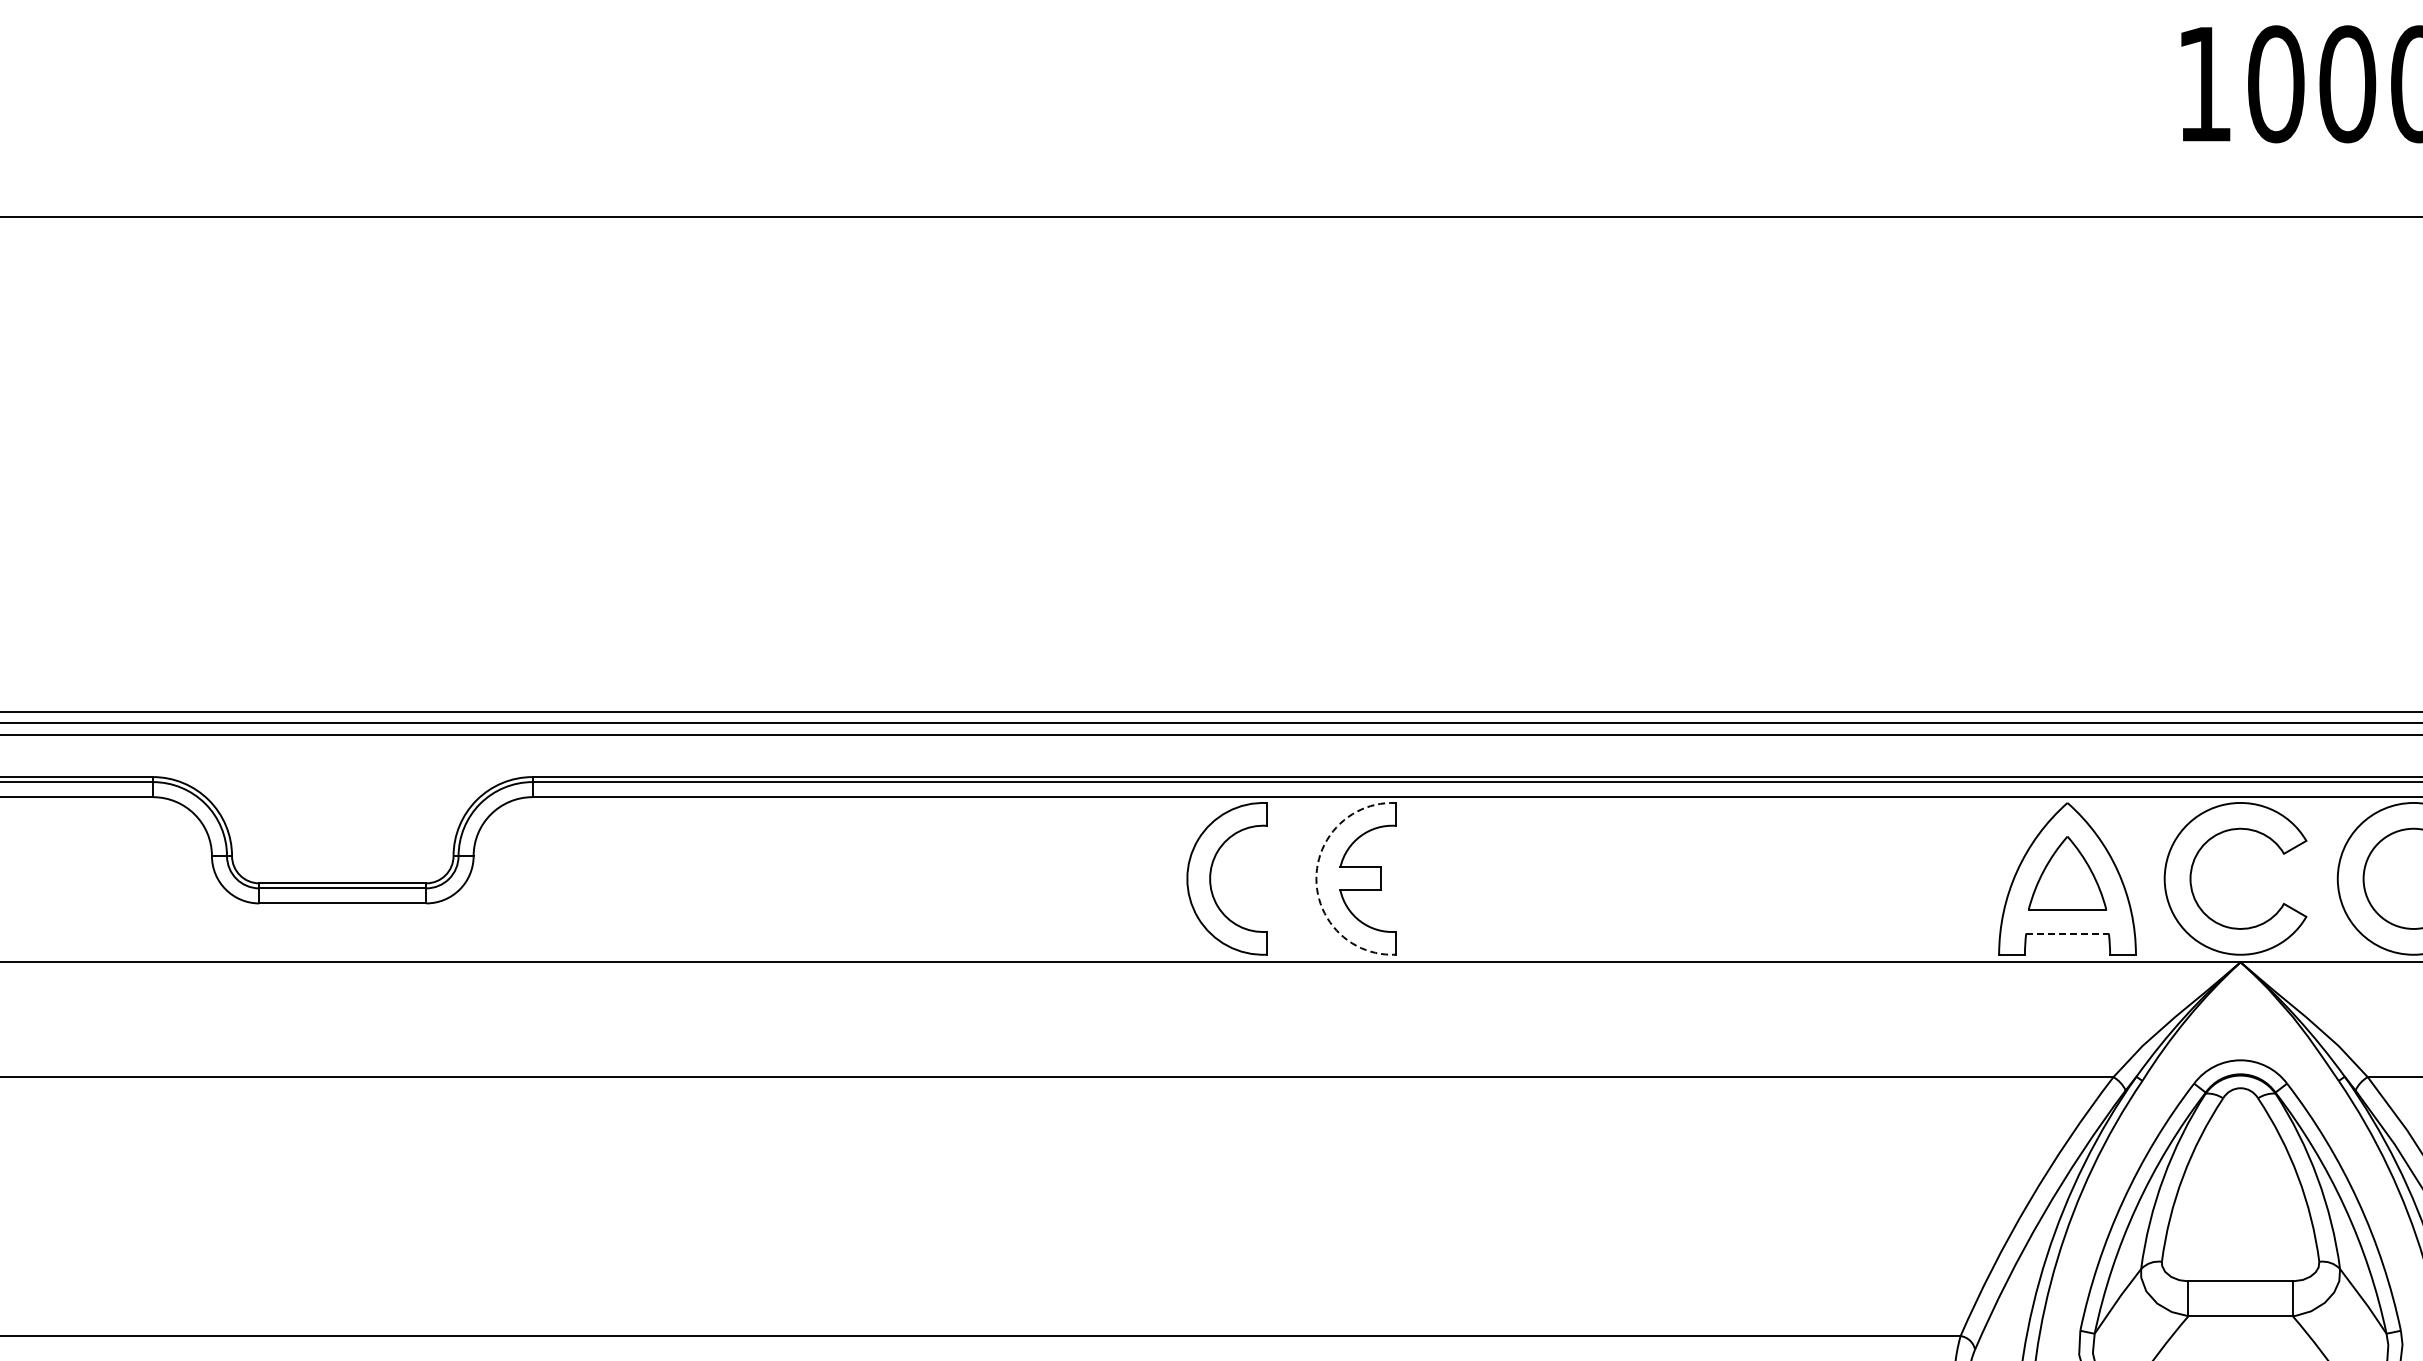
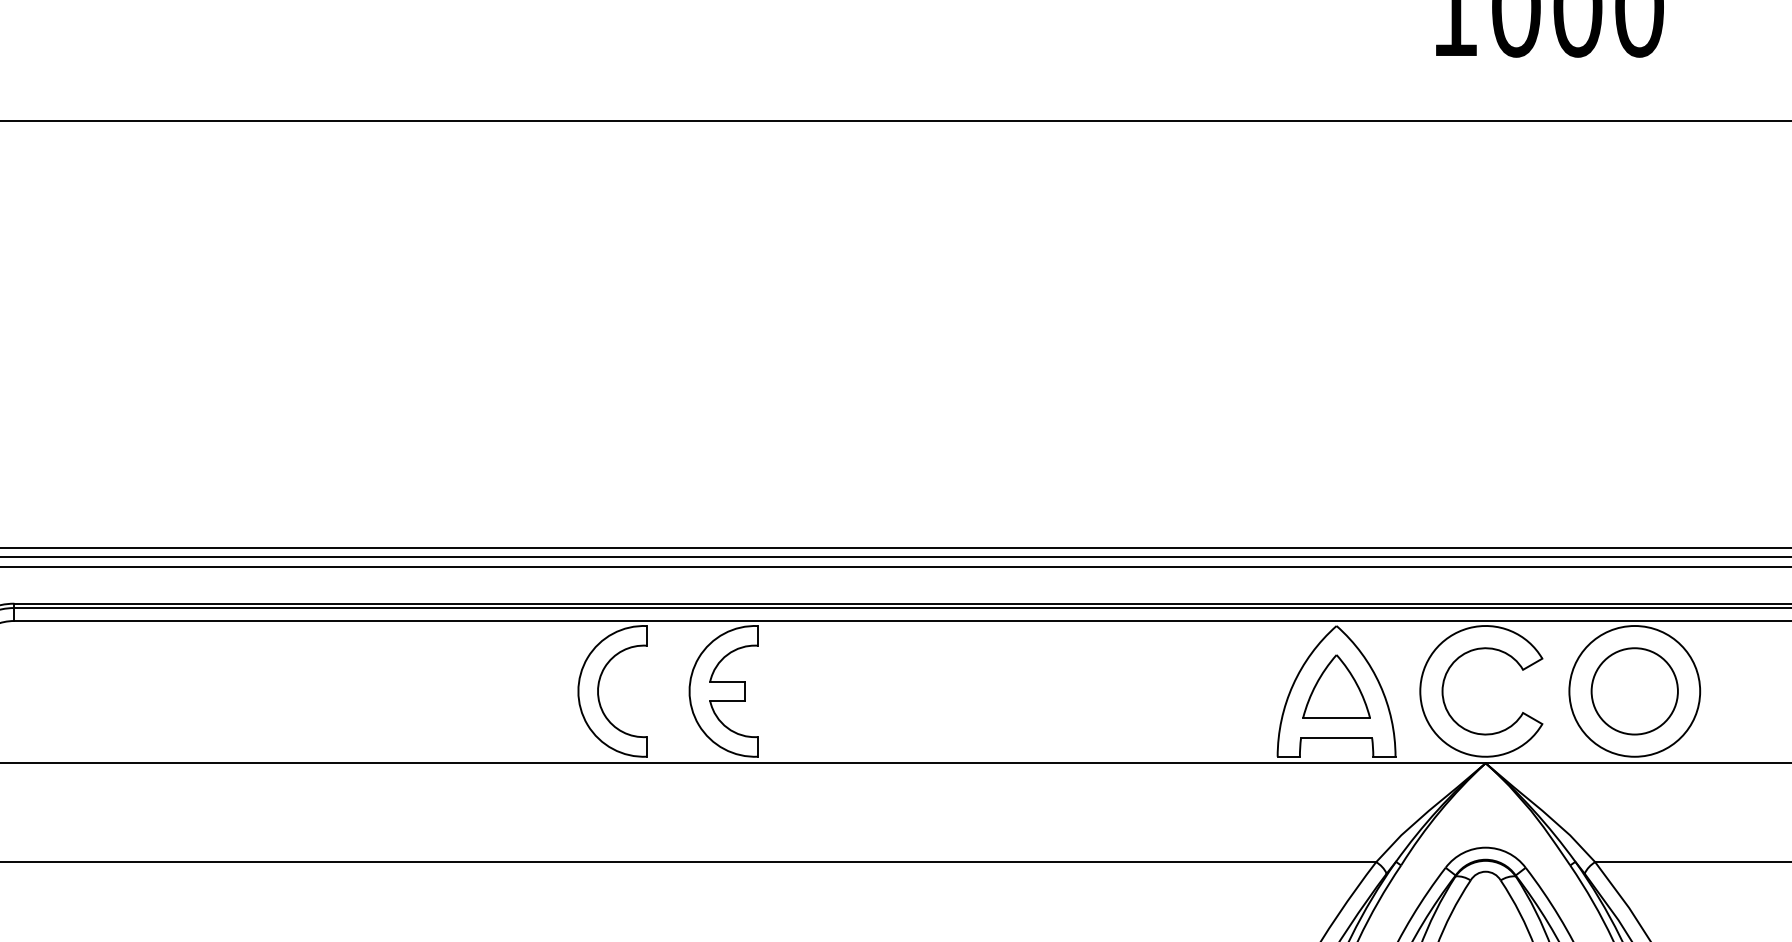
arc: (1316, 878) -> (689, 691), dashed -> solid
line: (2068, 933) -> (1337, 738), dashed -> solid

